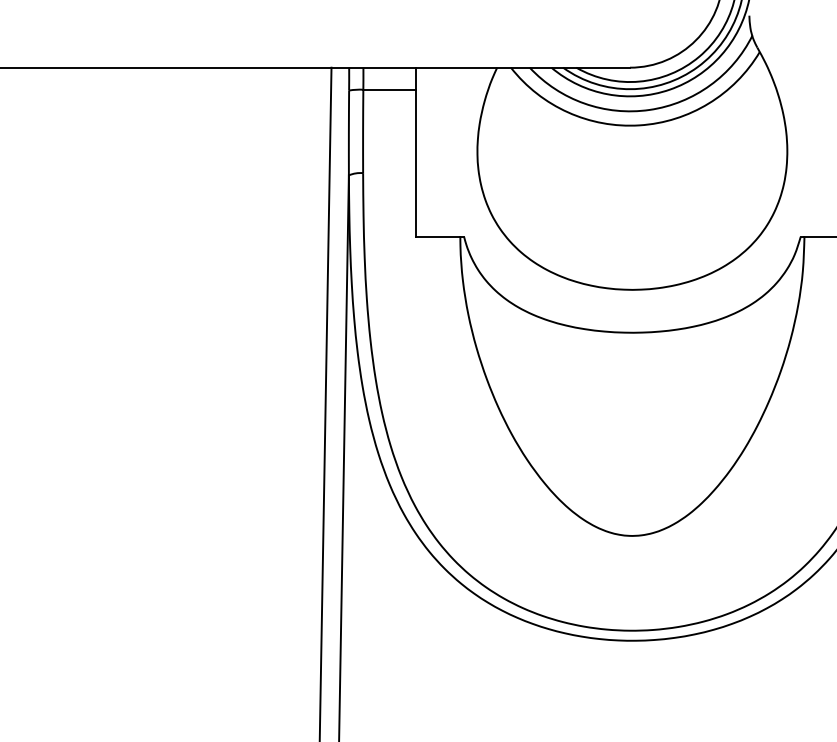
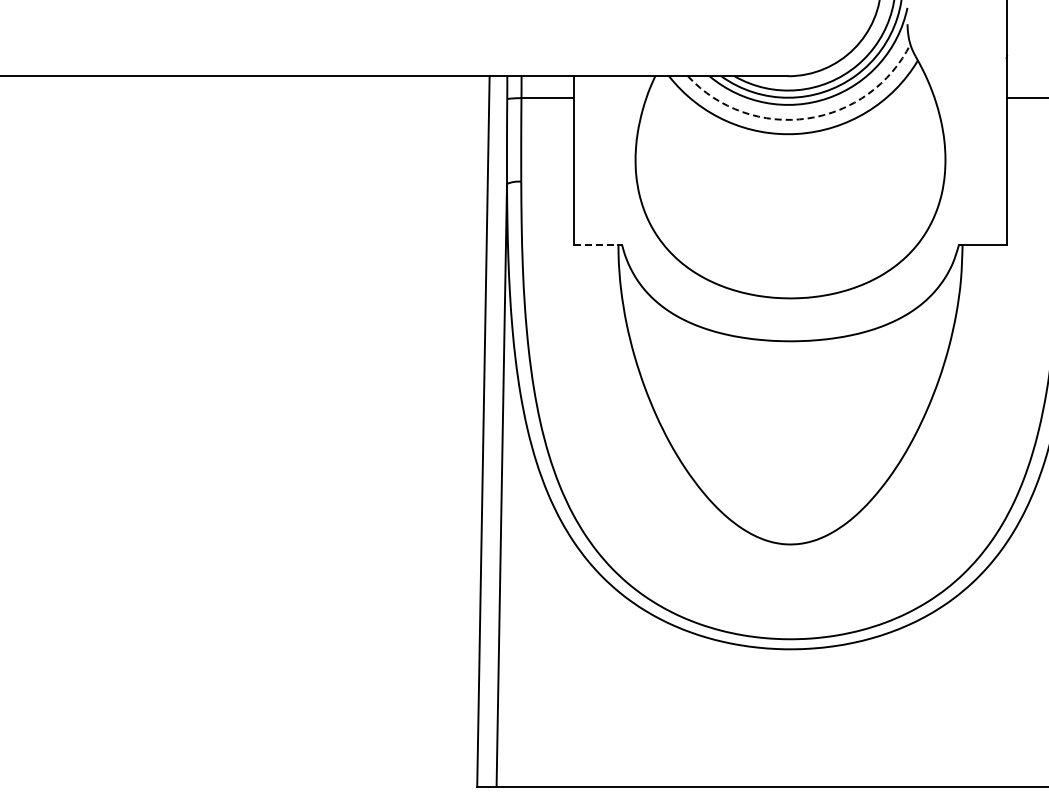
arc: (649, 109) -> (807, 118), solid -> dashed
line: (438, 236) -> (596, 245), solid -> dashed

